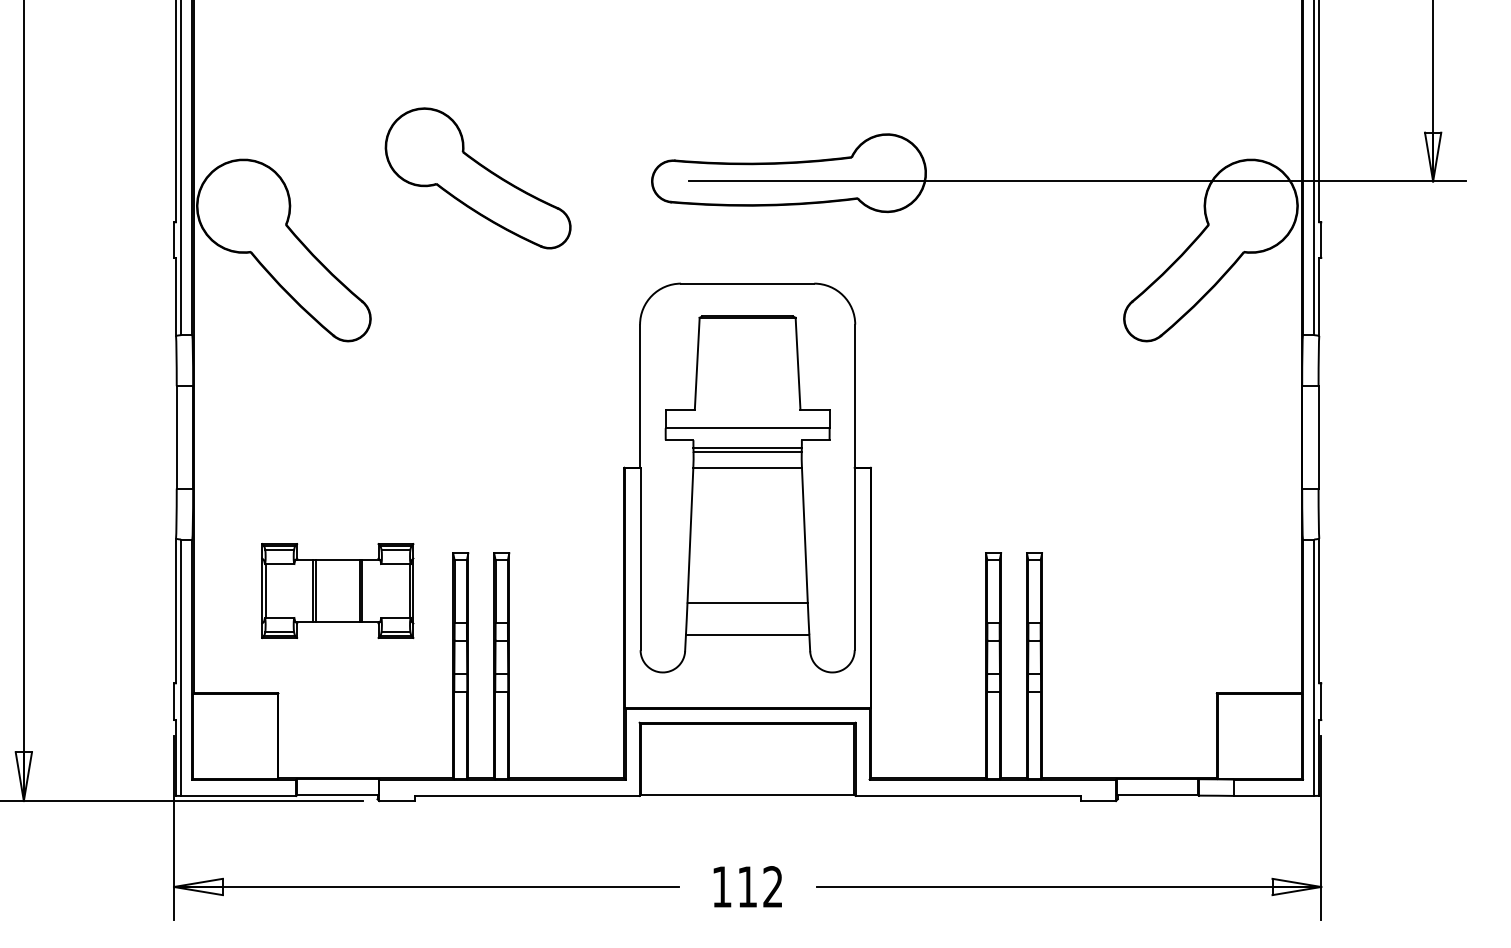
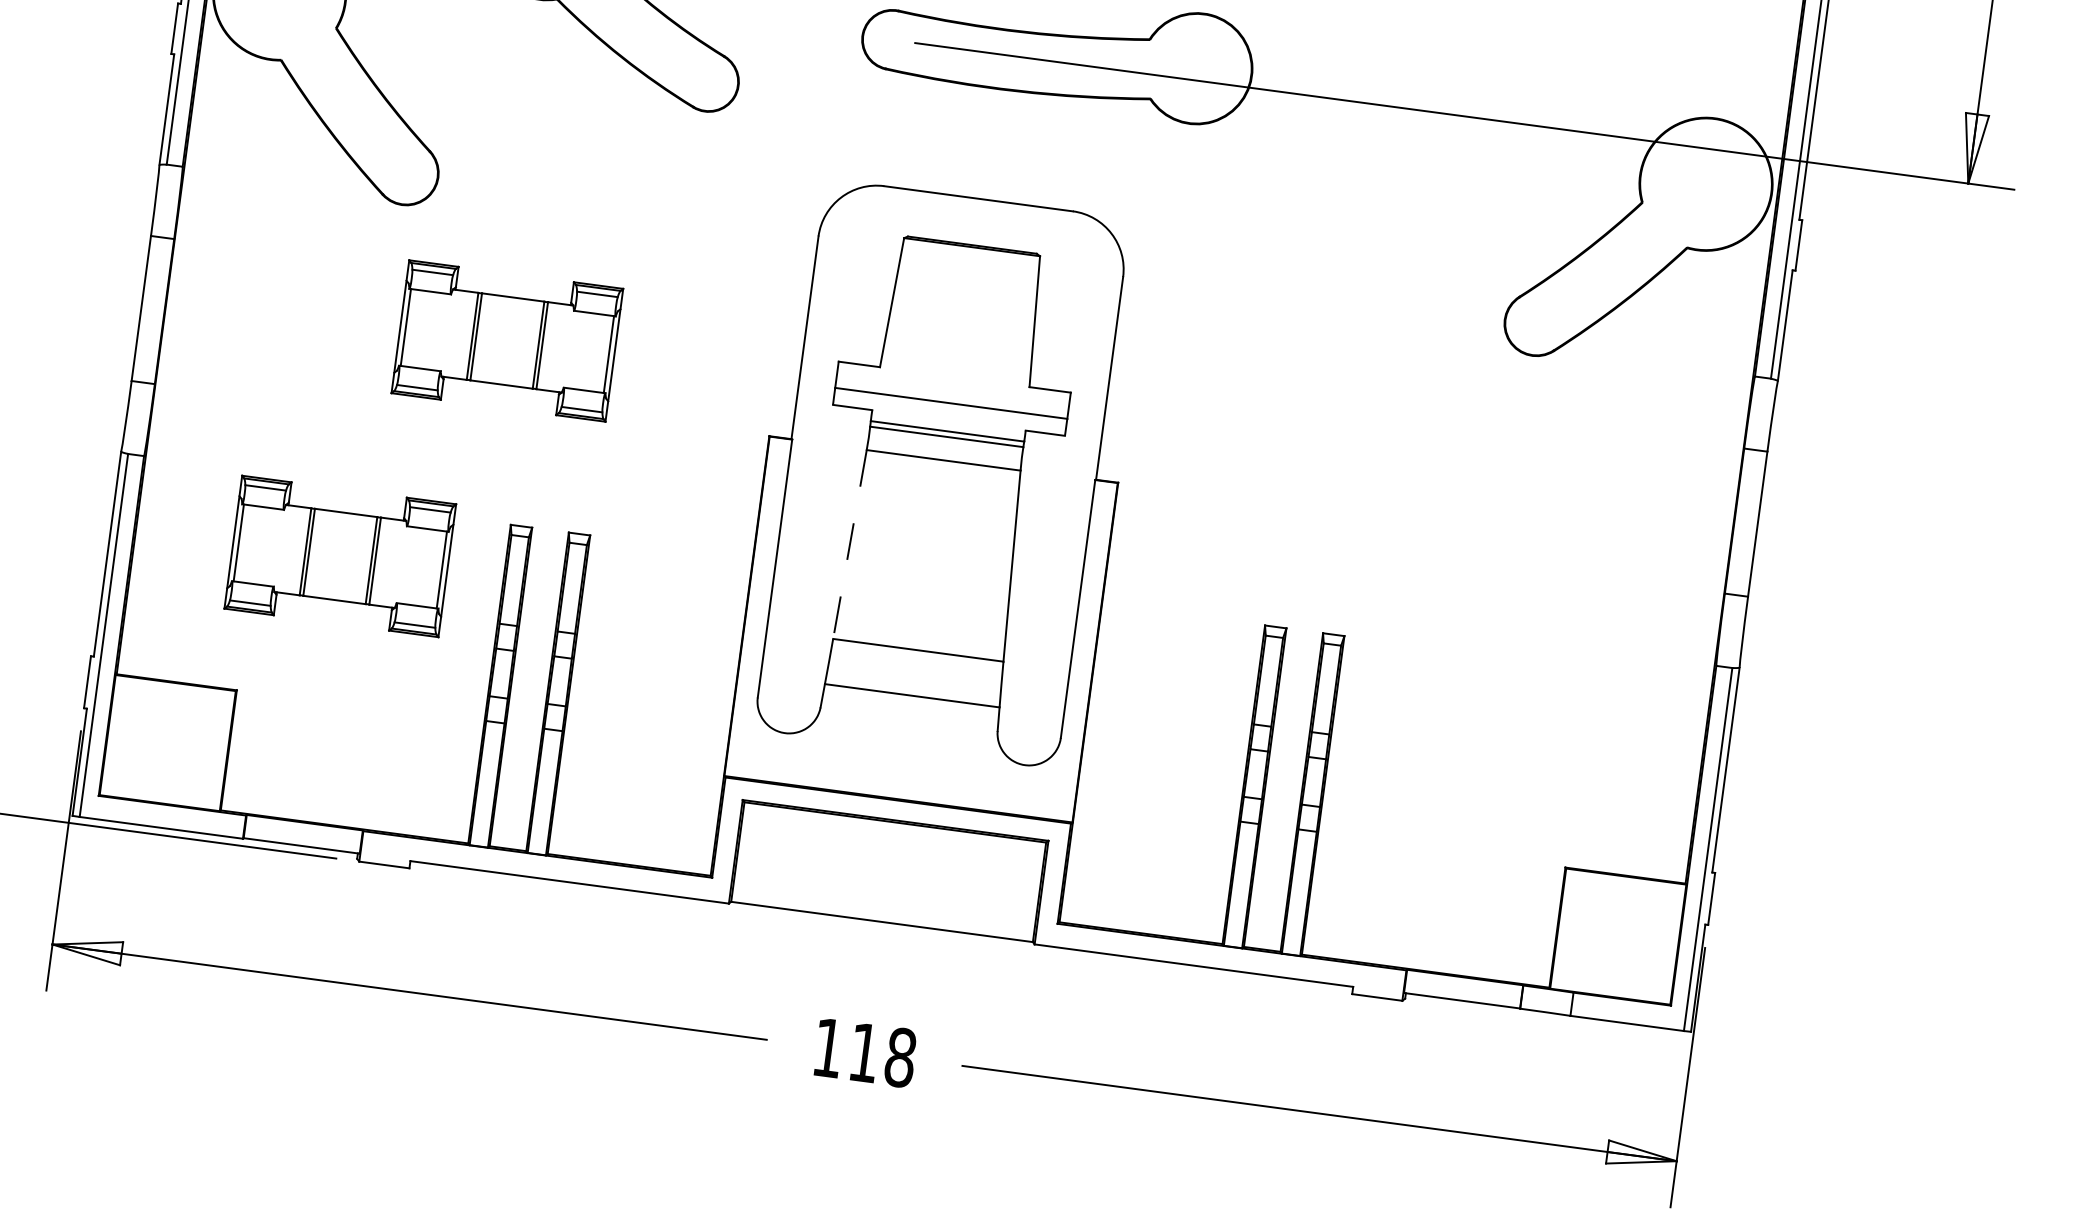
part: (433, 425) -> (507, 340), added
line: (690, 536) -> (849, 545), solid -> dashed
text: (773, 886) -> (901, 1057), 112 -> 118

